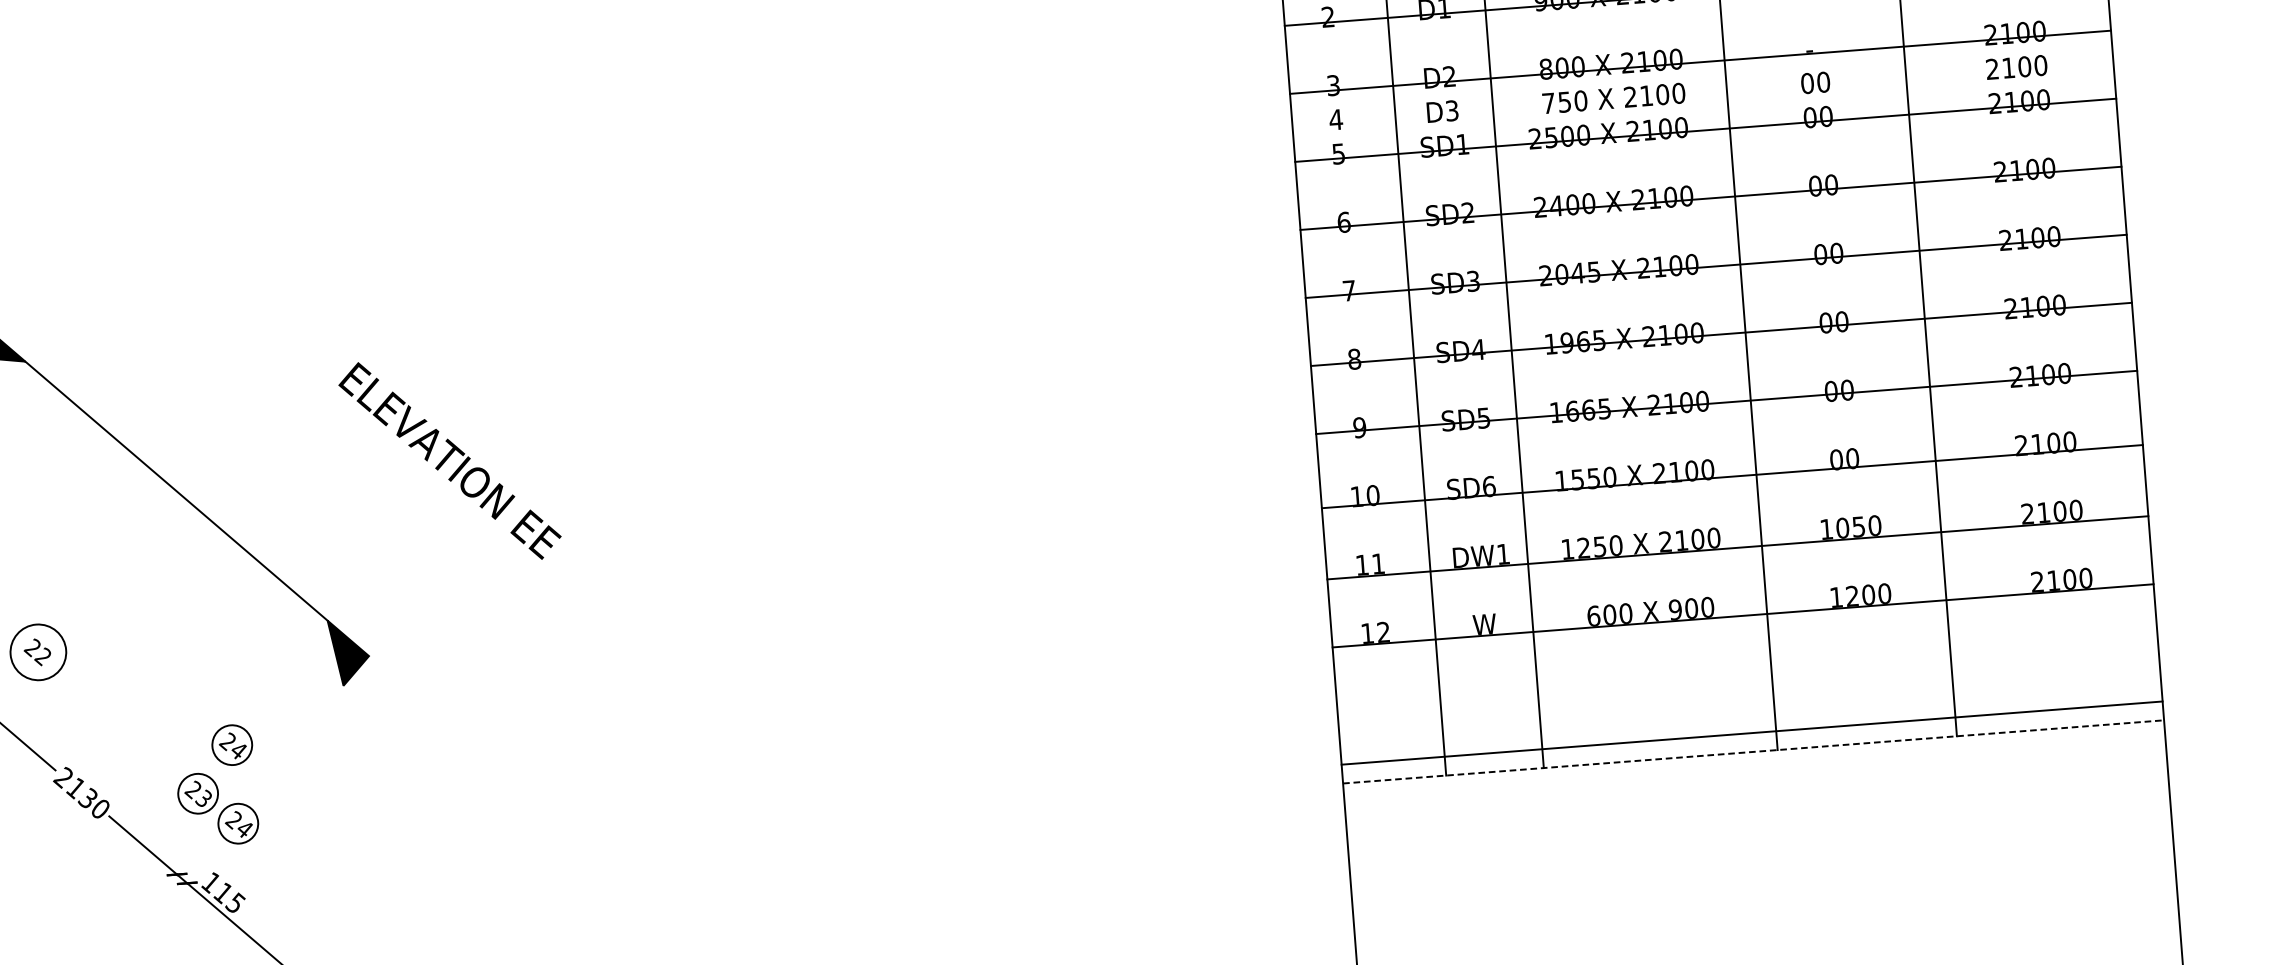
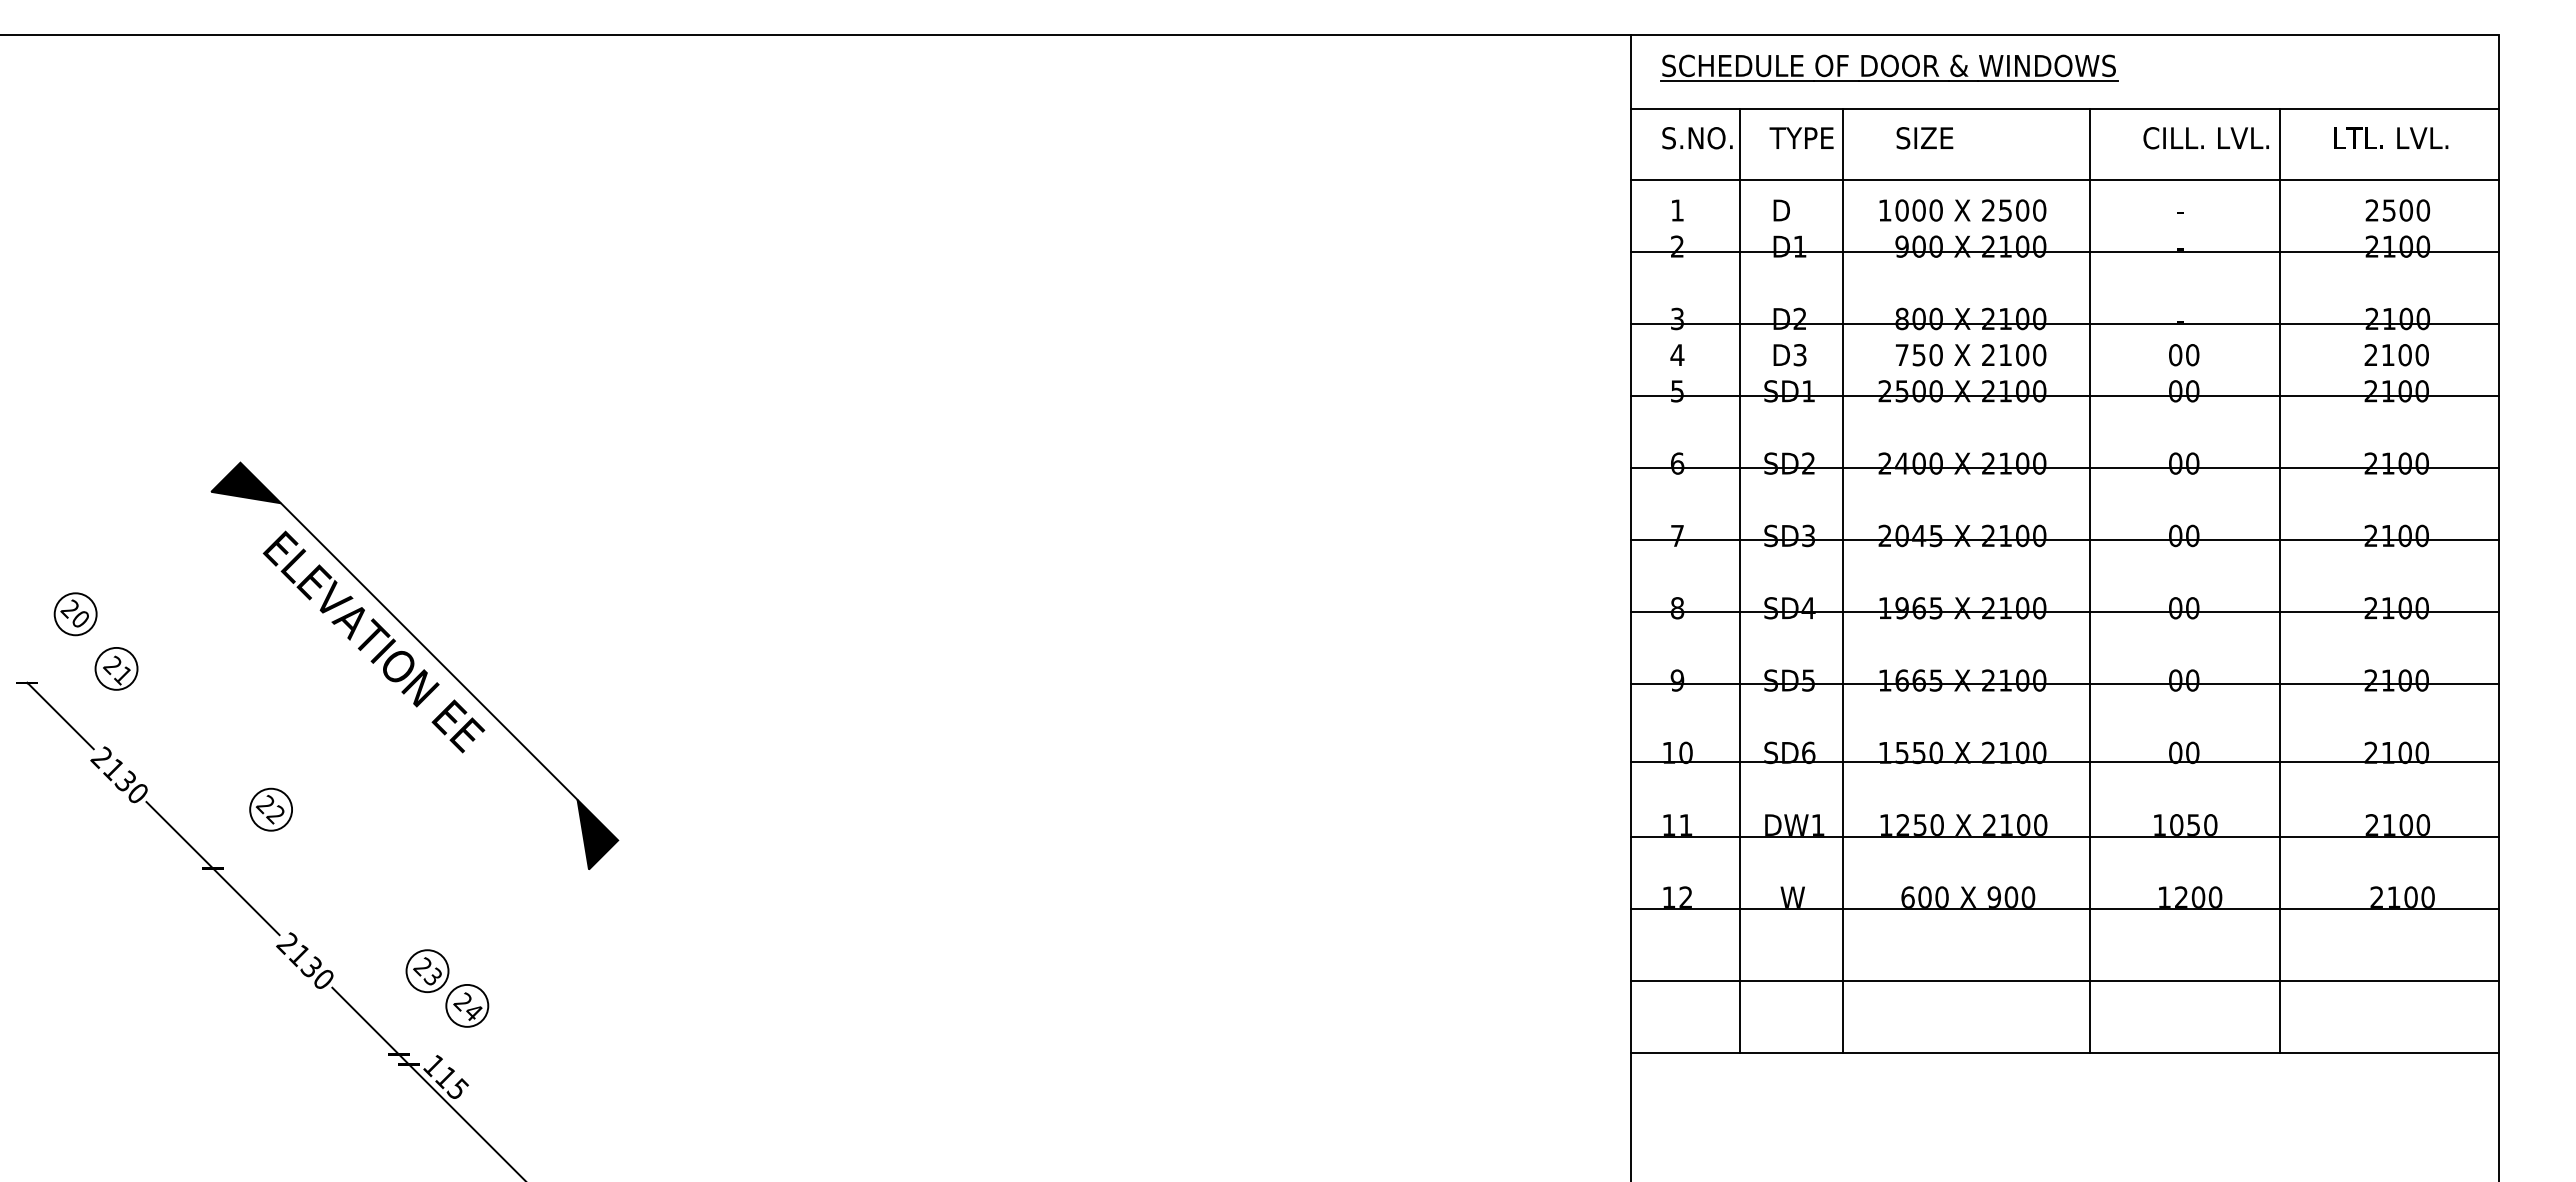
text: (449, 460) -> (373, 641), moved
circle: (38, 652) -> (271, 809), size x0.71
line: (1751, 733) -> (2064, 981), moved
part: (232, 744) -> (467, 922), removed
line: (1753, 751) -> (2064, 1052), dashed -> solid

